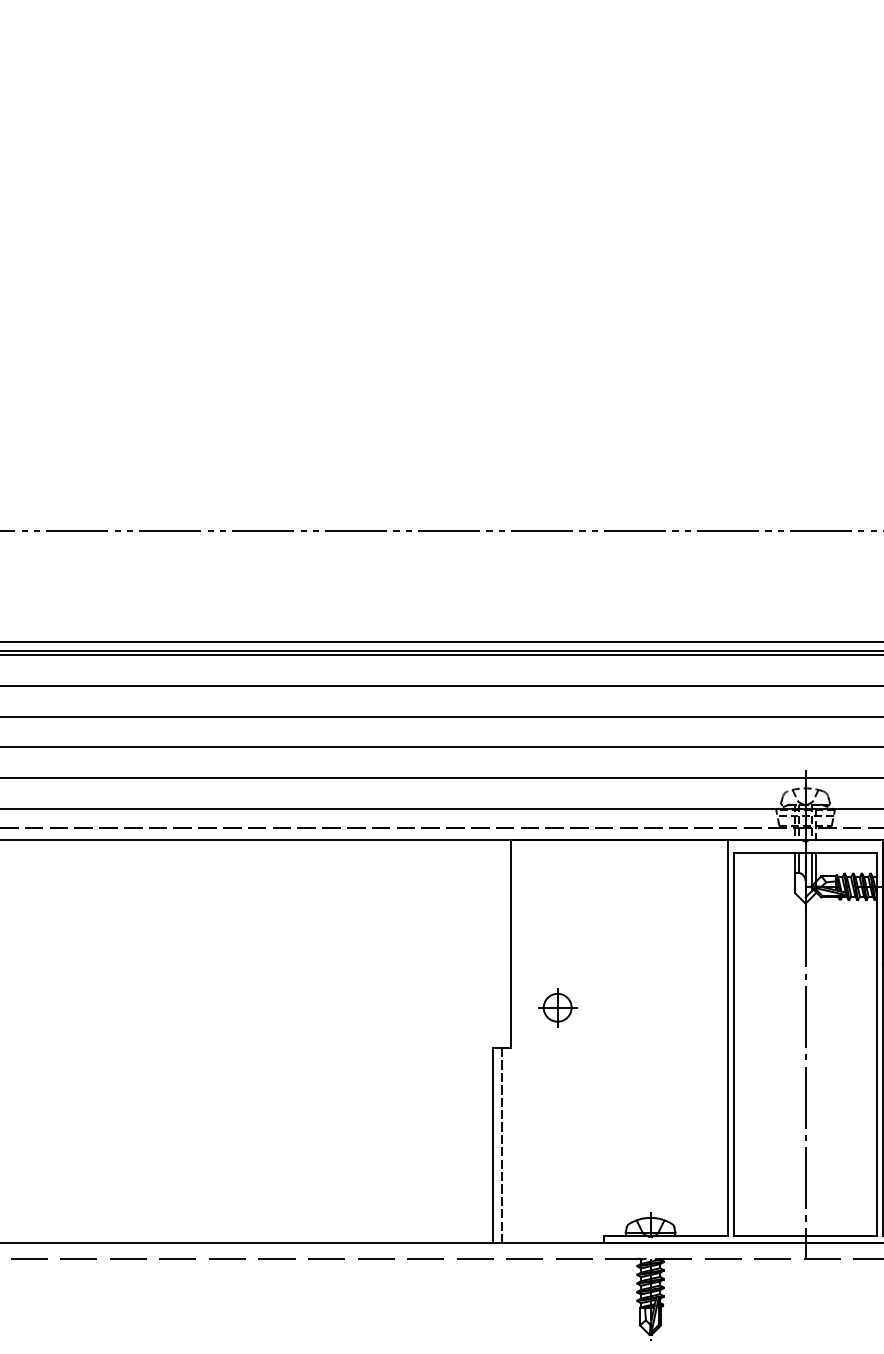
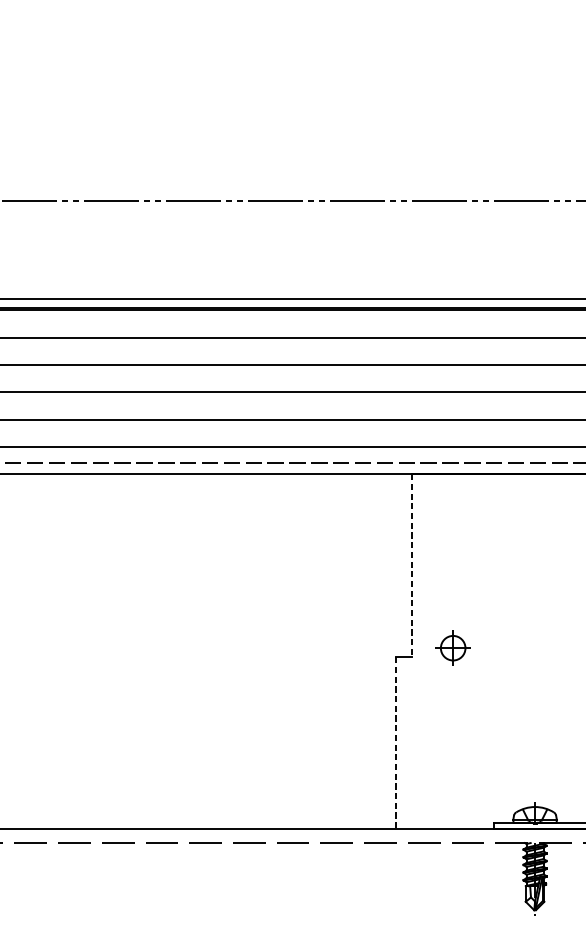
line: (511, 944) -> (412, 565), solid -> dashed
part: (557, 1007) -> (453, 647), moved
line: (492, 1145) -> (395, 743), solid -> dashed
line: (501, 1145) -> (403, 743), removed

